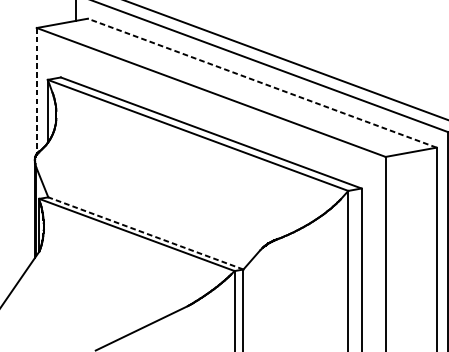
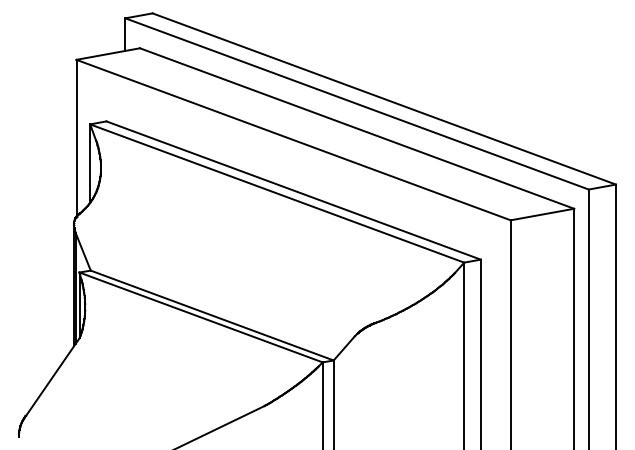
line: (261, 83) -> (356, 128), dashed -> solid
line: (36, 91) -> (76, 138), dashed -> solid
line: (146, 233) -> (212, 315), dashed -> solid

